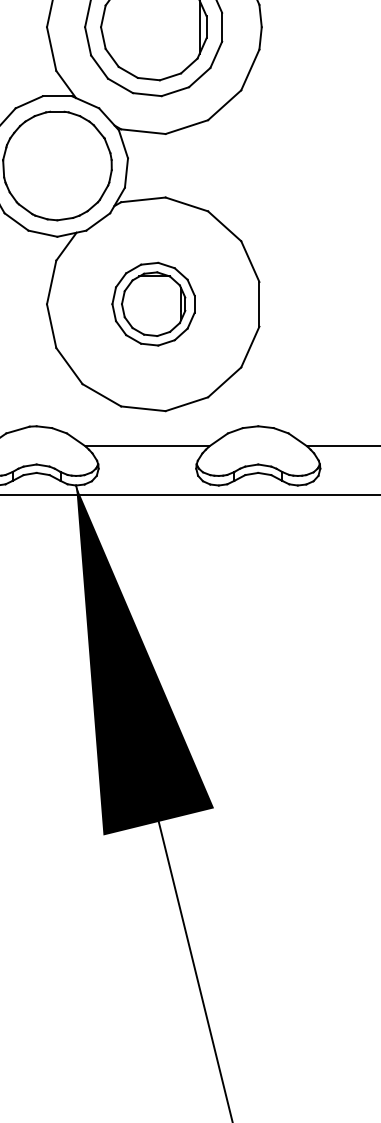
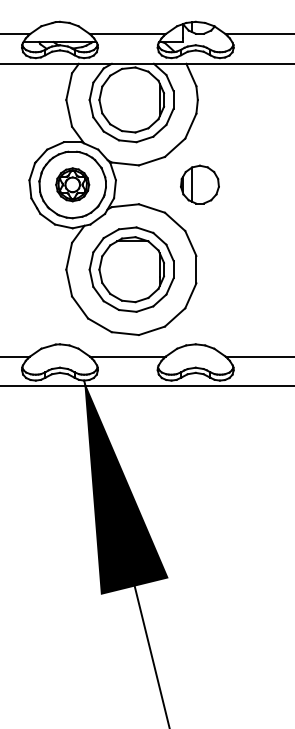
part: (57, 165) -> (72, 184), added
part: (264, 165) -> (199, 184), added
part: (153, 304) -> (131, 269), size x1.67

